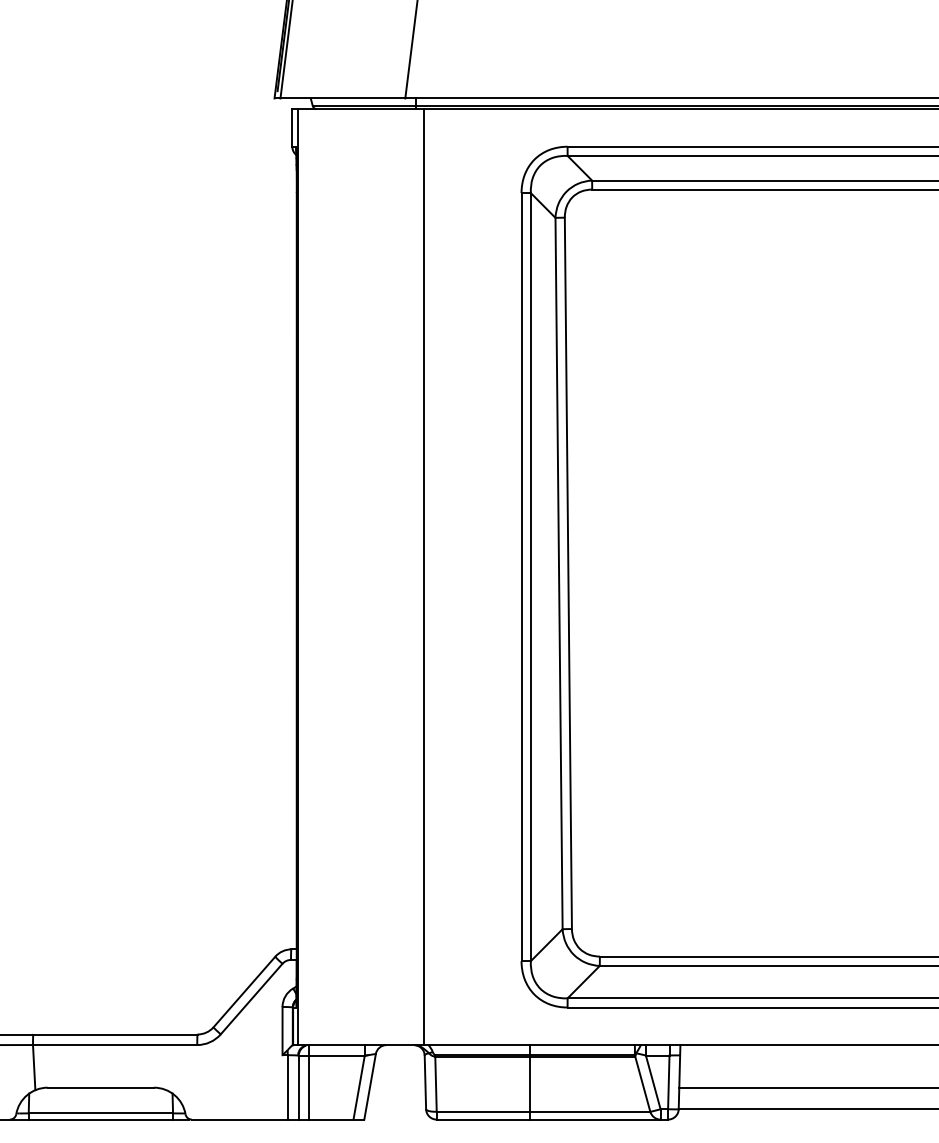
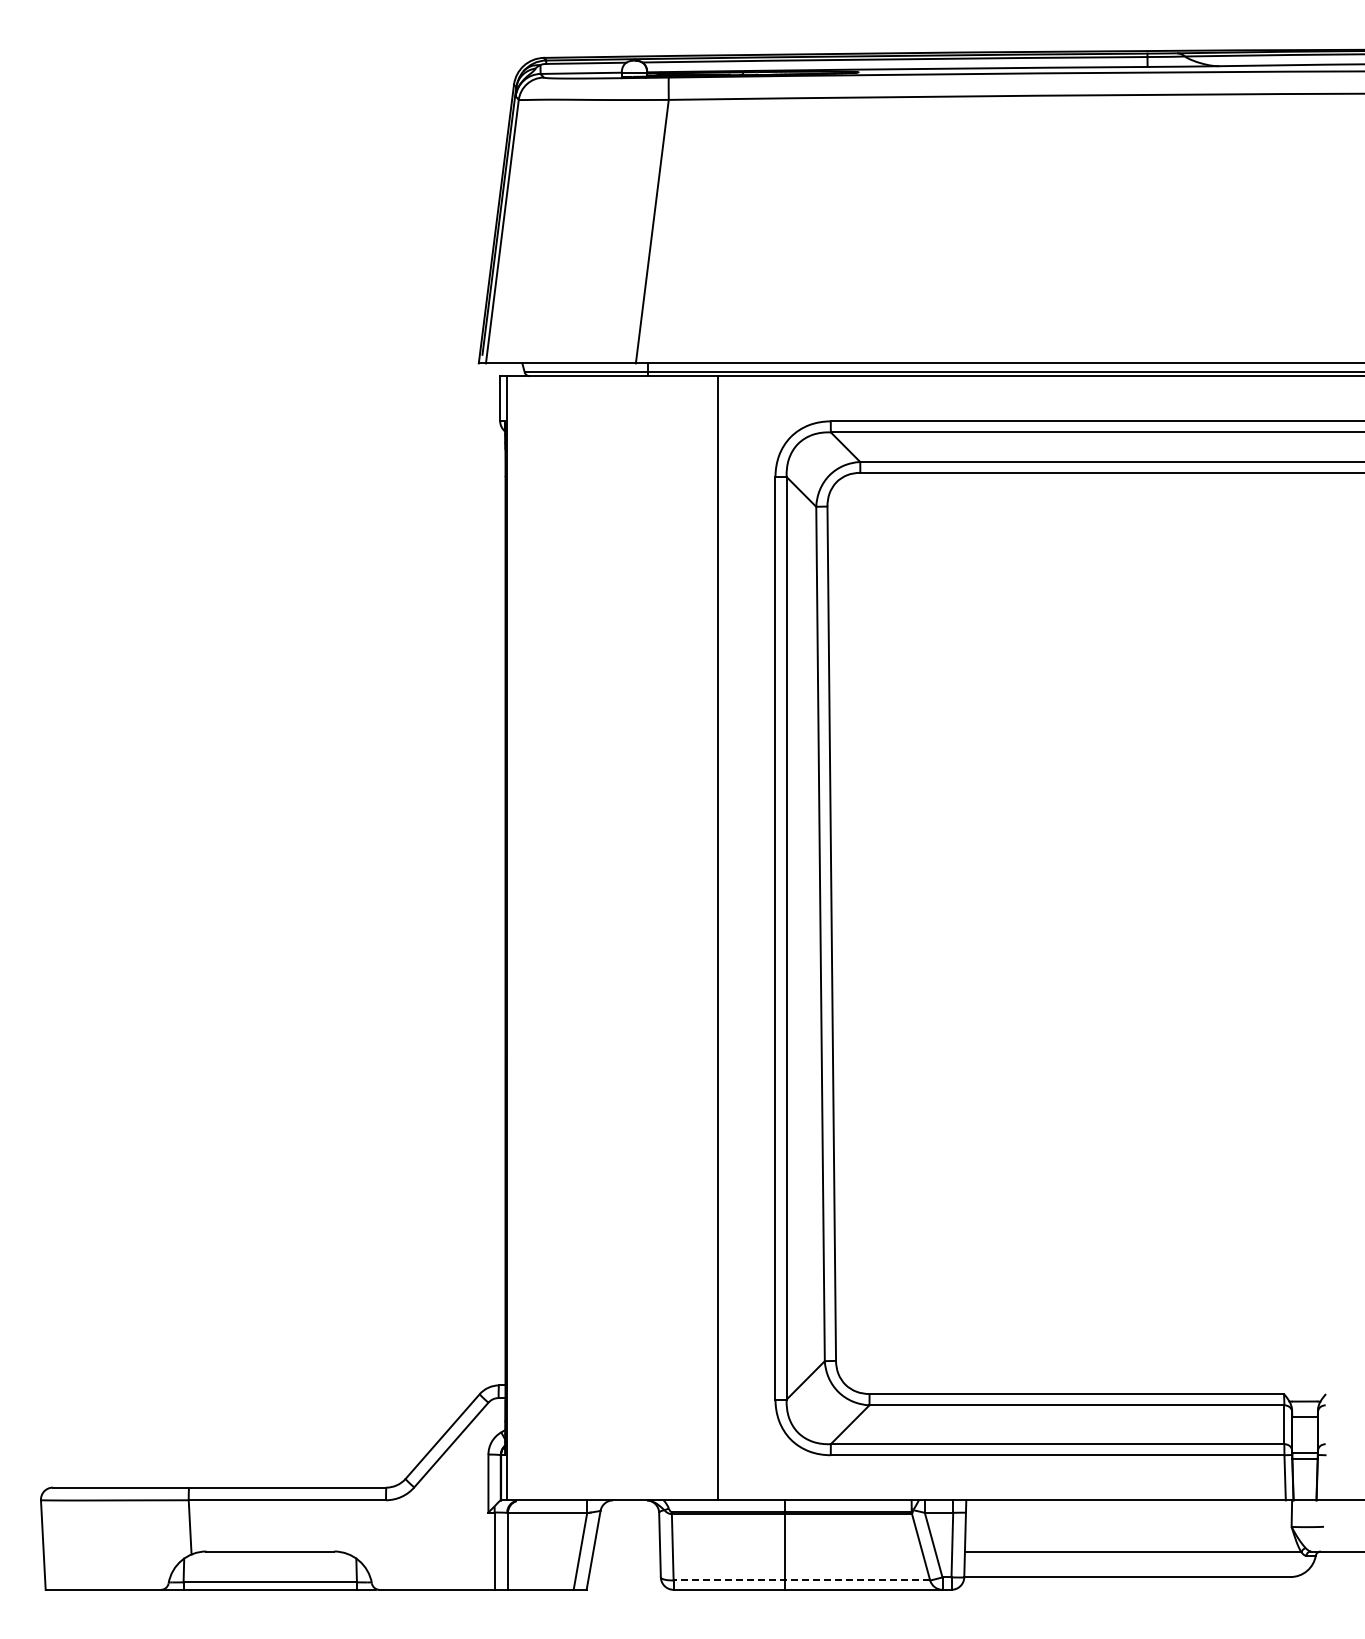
line: (424, 577) -> (718, 938), moved
line: (309, 1081) -> (520, 1544), removed
line: (543, 1111) -> (801, 1580), solid -> dashed

